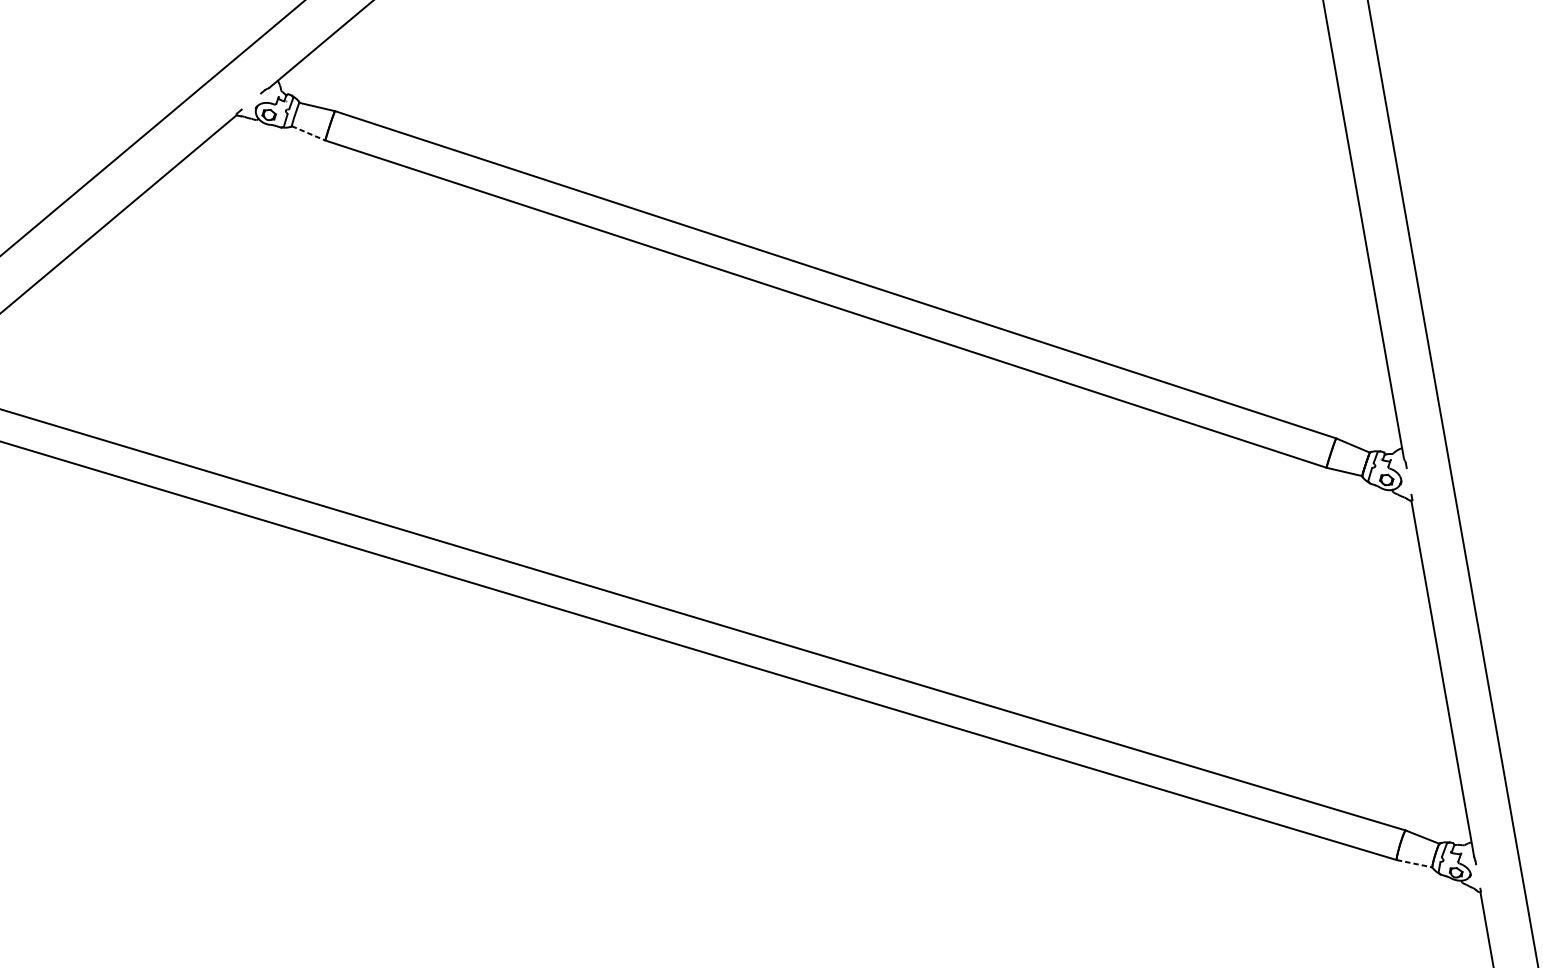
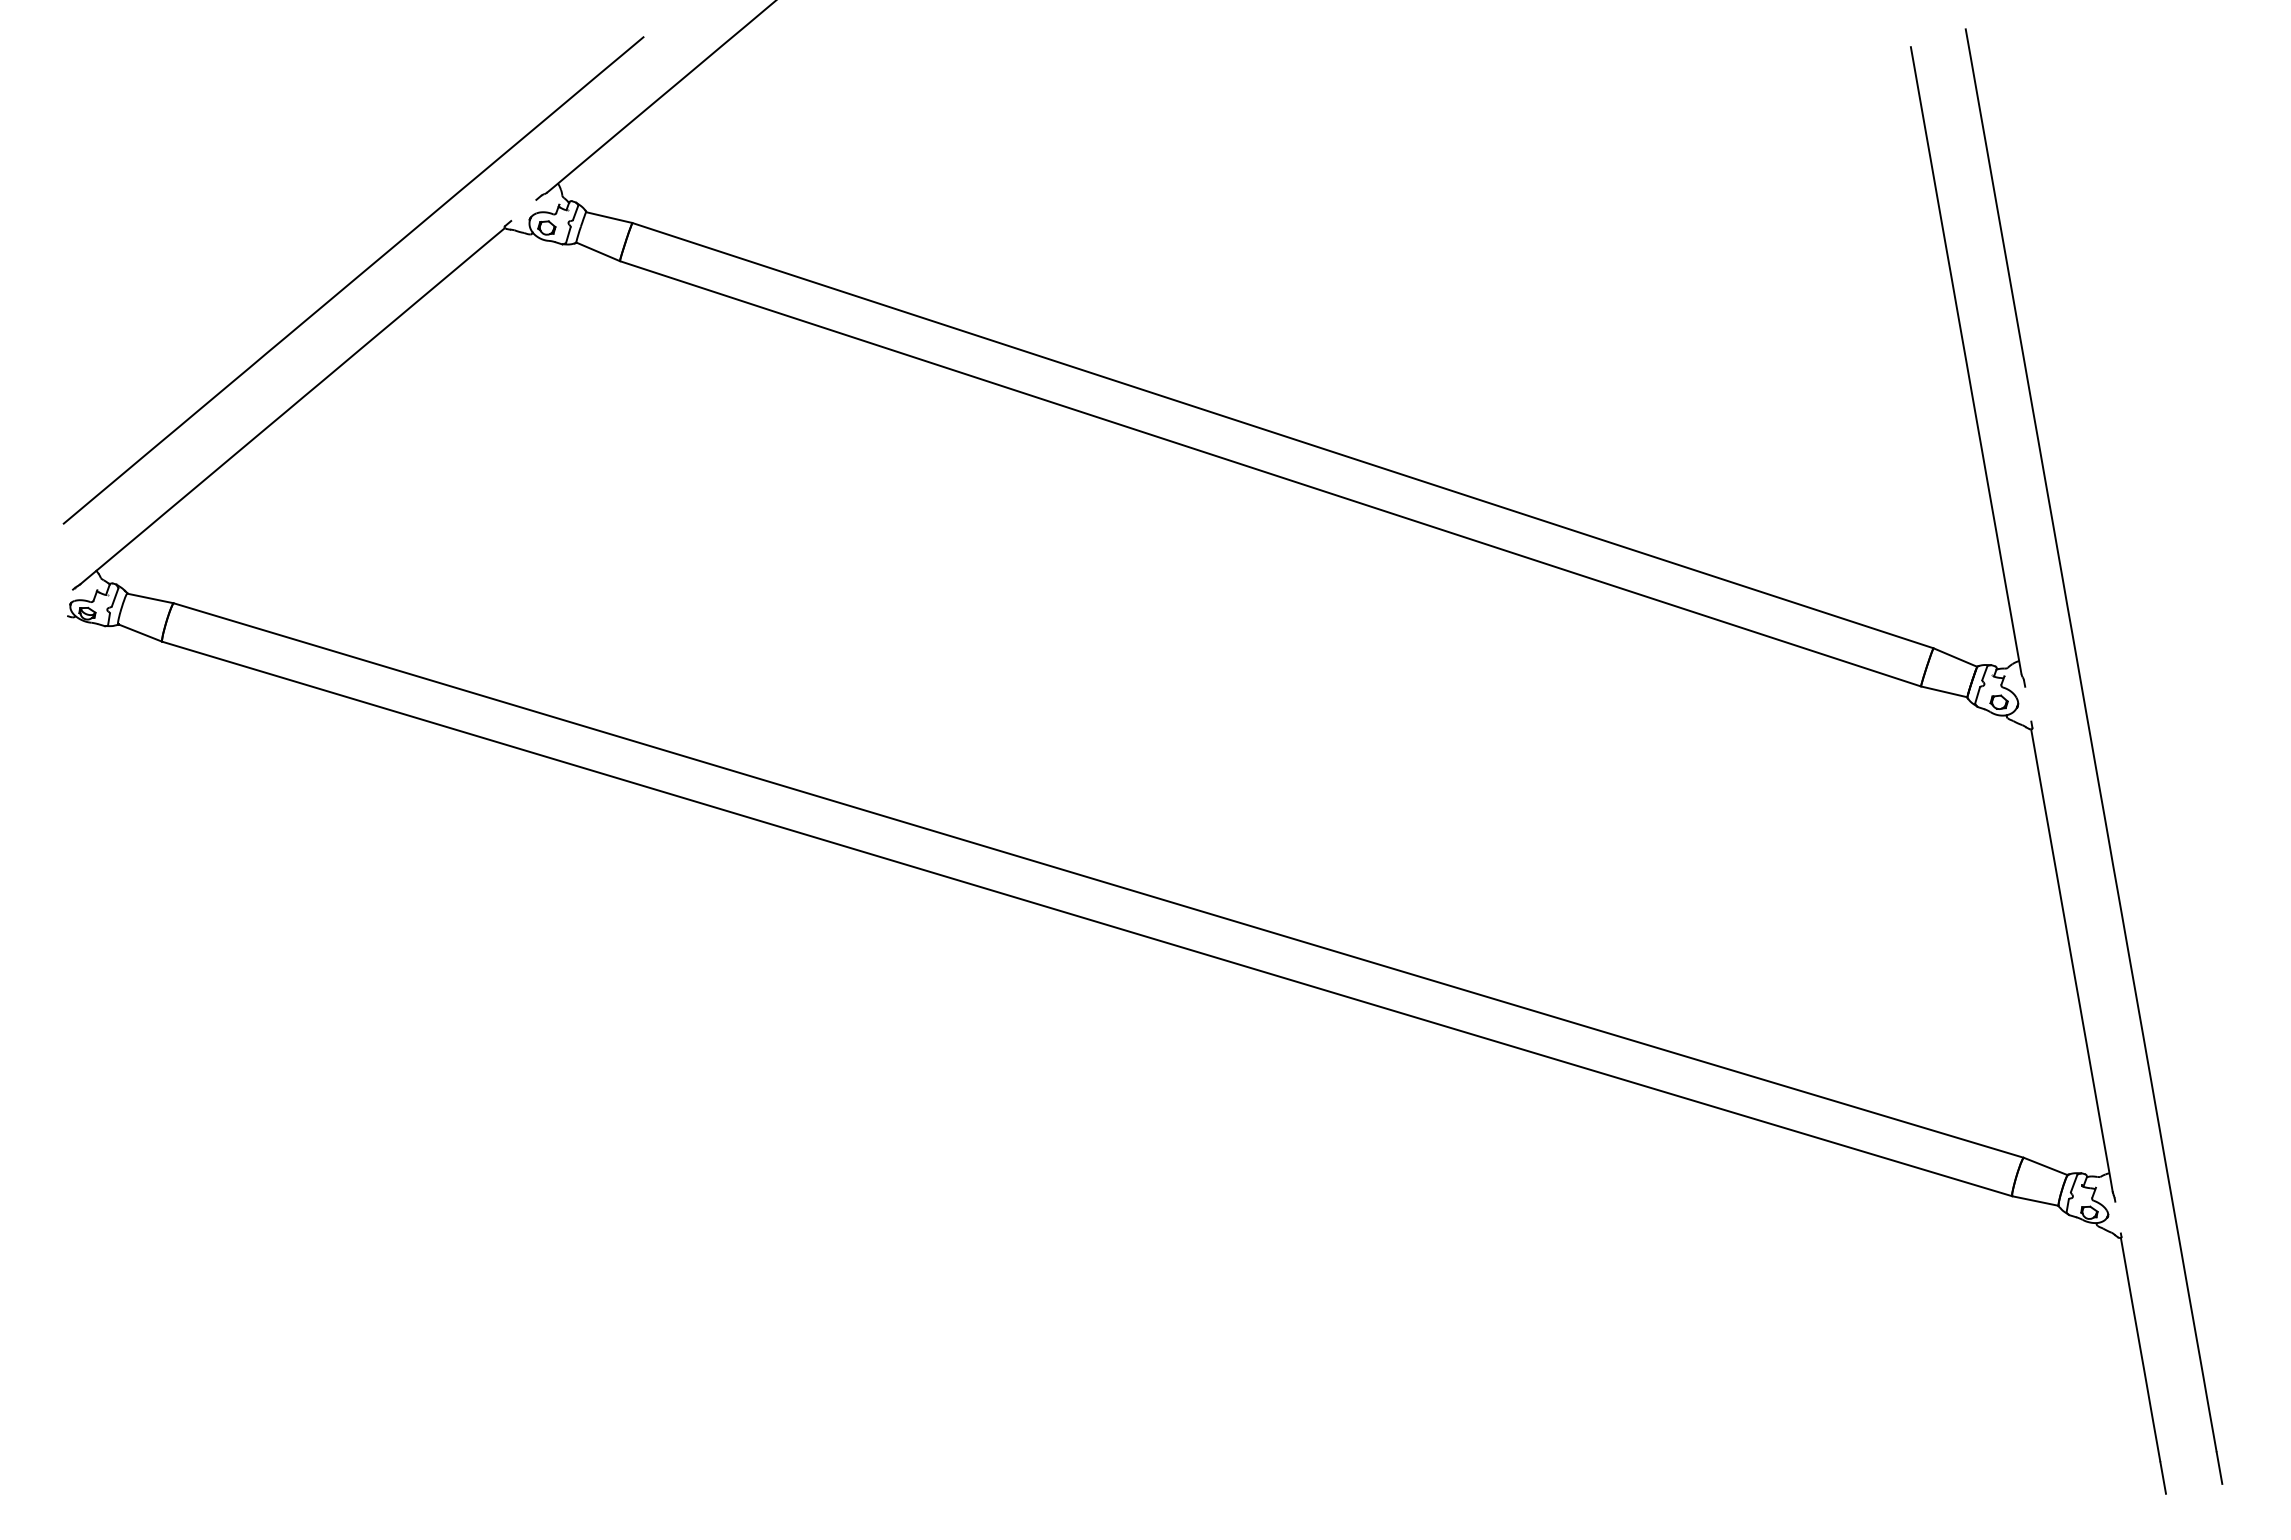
line: (308, 133) -> (598, 251), dashed -> solid
line: (1414, 864) -> (2035, 1201), dashed -> solid

